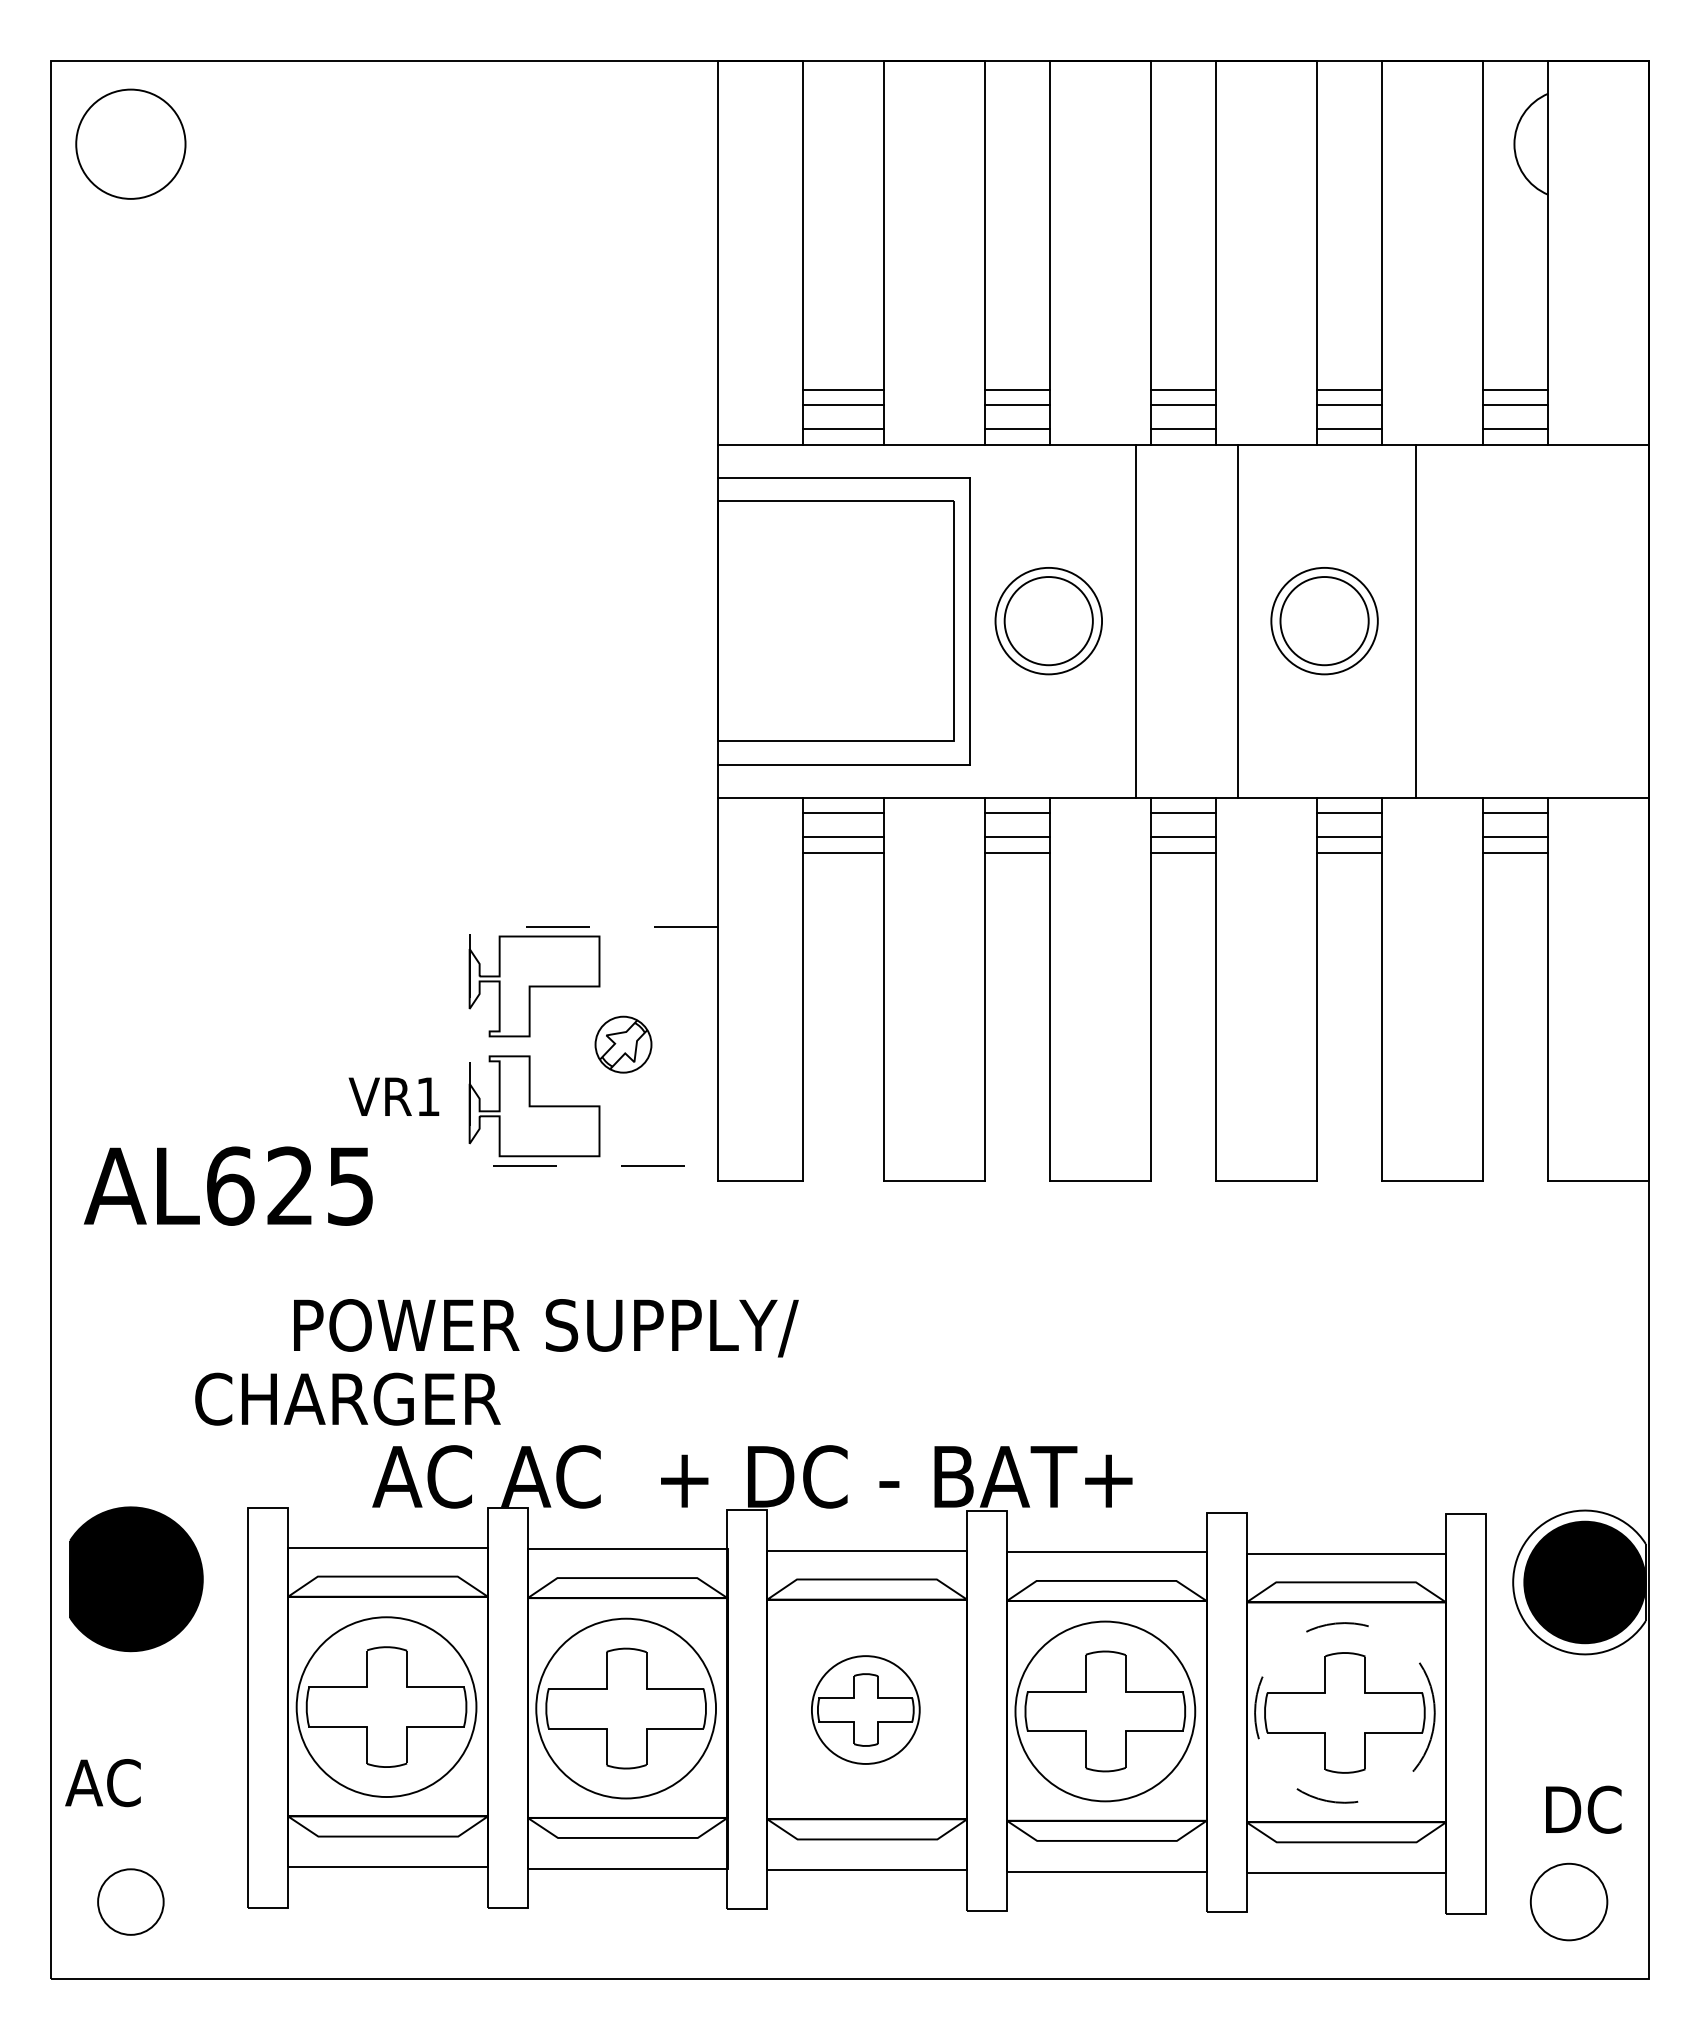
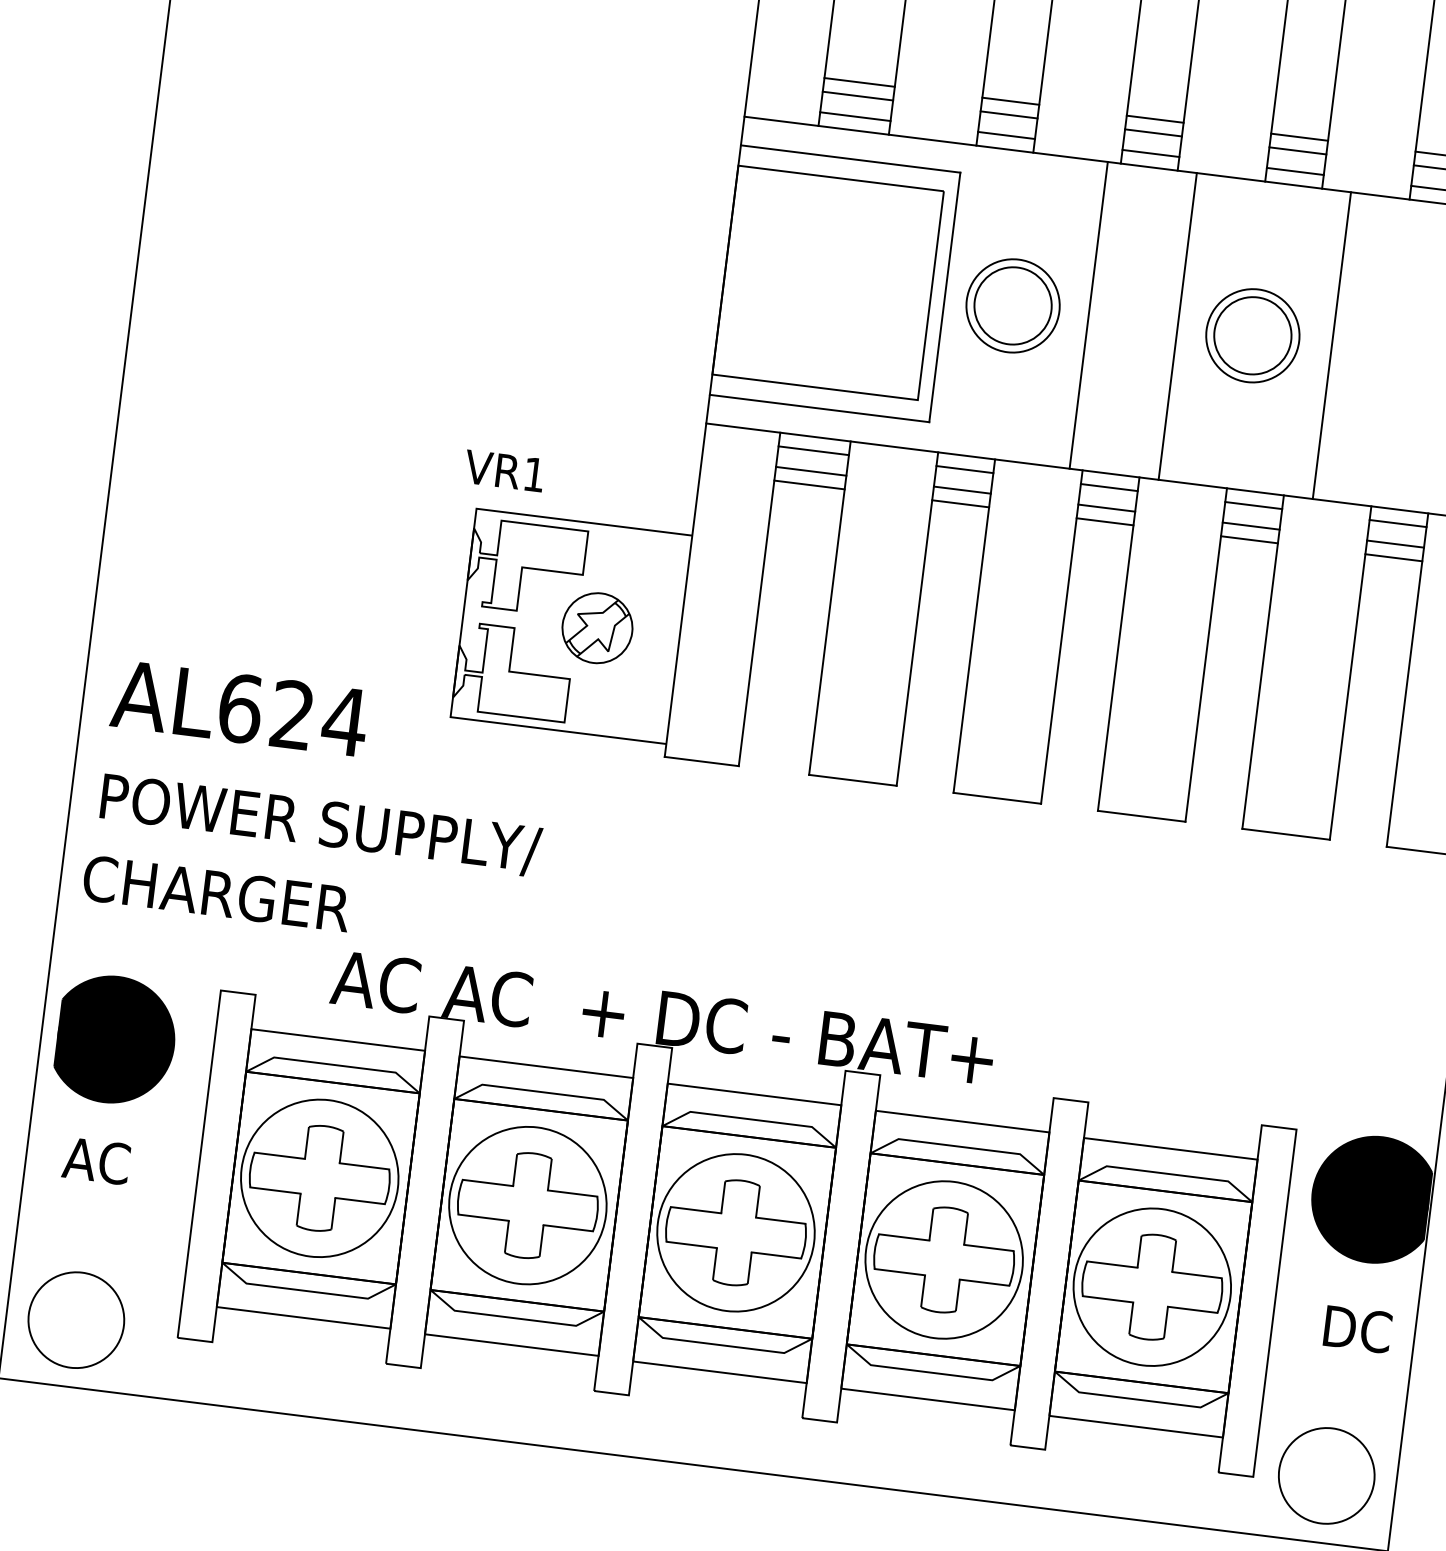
part: (623, 1044) -> (597, 627), size x1.43
line: (469, 1046) -> (463, 613), dashed -> solid
text: (393, 1096) -> (504, 470), moved
text: (350, 1186) -> (344, 721), AL625 -> AL624
text: (546, 1328) -> (321, 825), moved
text: (347, 1398) -> (216, 893), moved
fill: (1579, 1582) -> (1370, 1199), added
part: (865, 1709) -> (735, 1232), size x1.67
circle: (1344, 1712) -> (1151, 1286), dashed -> solid
text: (102, 1783) -> (95, 1161), moved
text: (1583, 1809) -> (1357, 1329), moved
circle: (130, 1901) -> (76, 1319), size x1.67
circle: (1568, 1901) -> (1326, 1475), size x1.43

